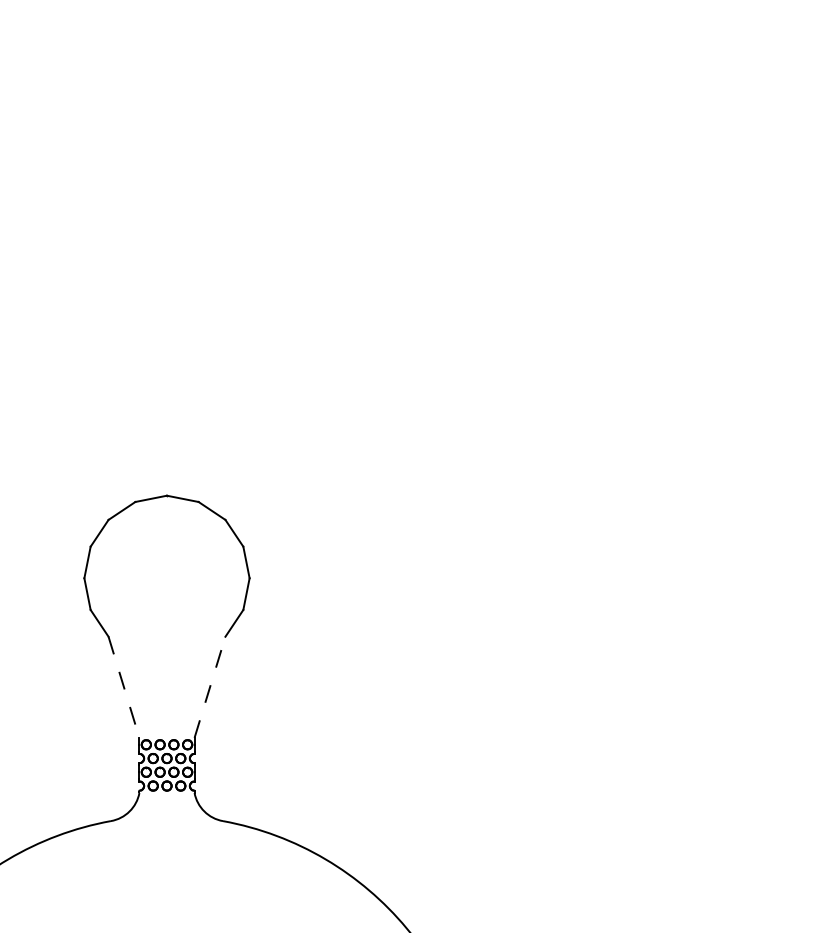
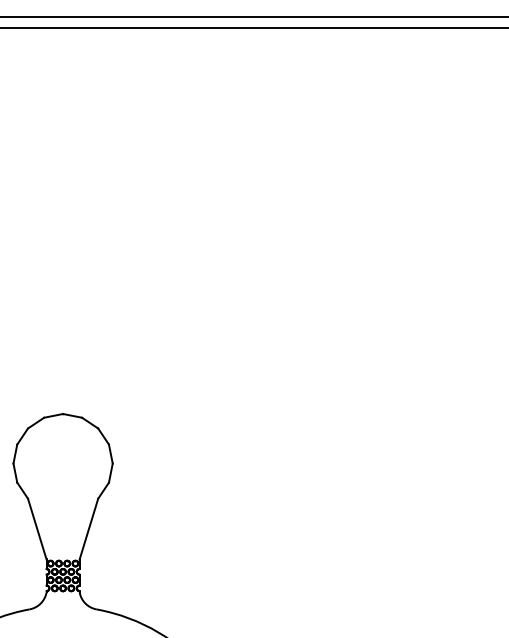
line: (124, 688) -> (37, 529), dashed -> solid
line: (209, 688) -> (88, 529), dashed -> solid

